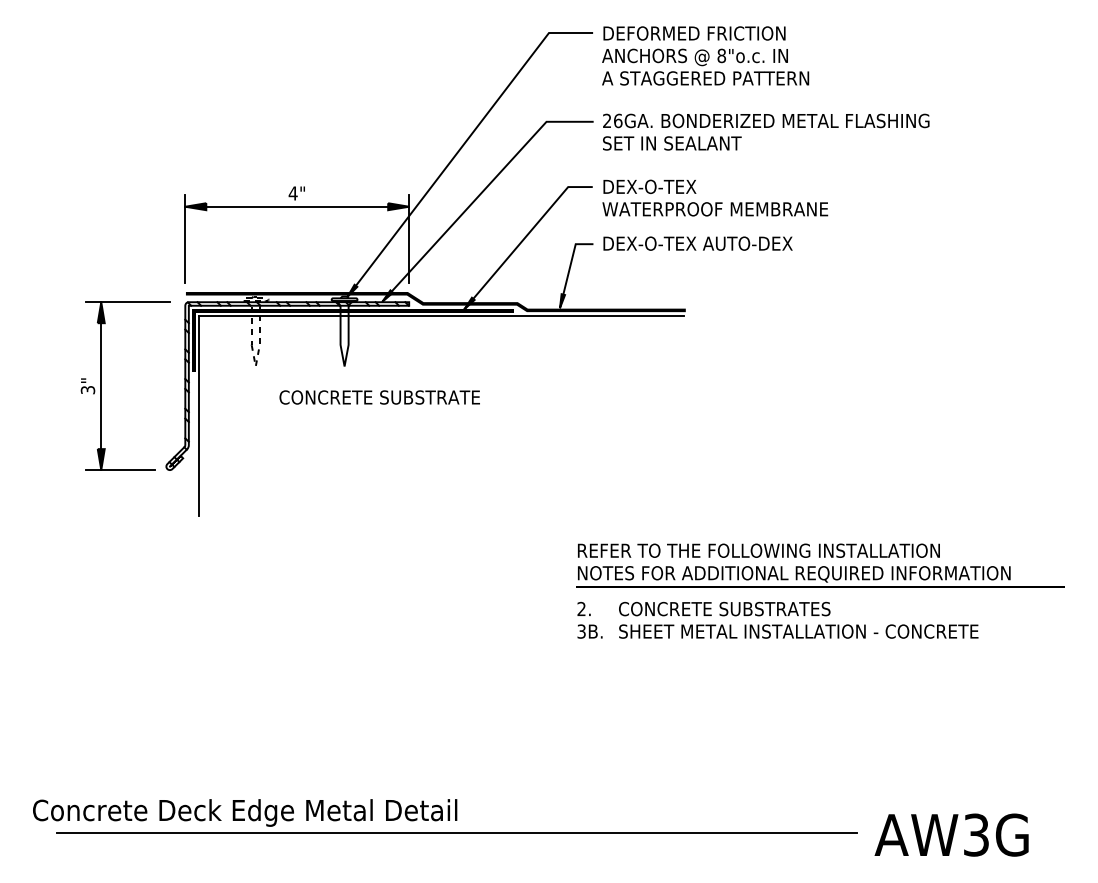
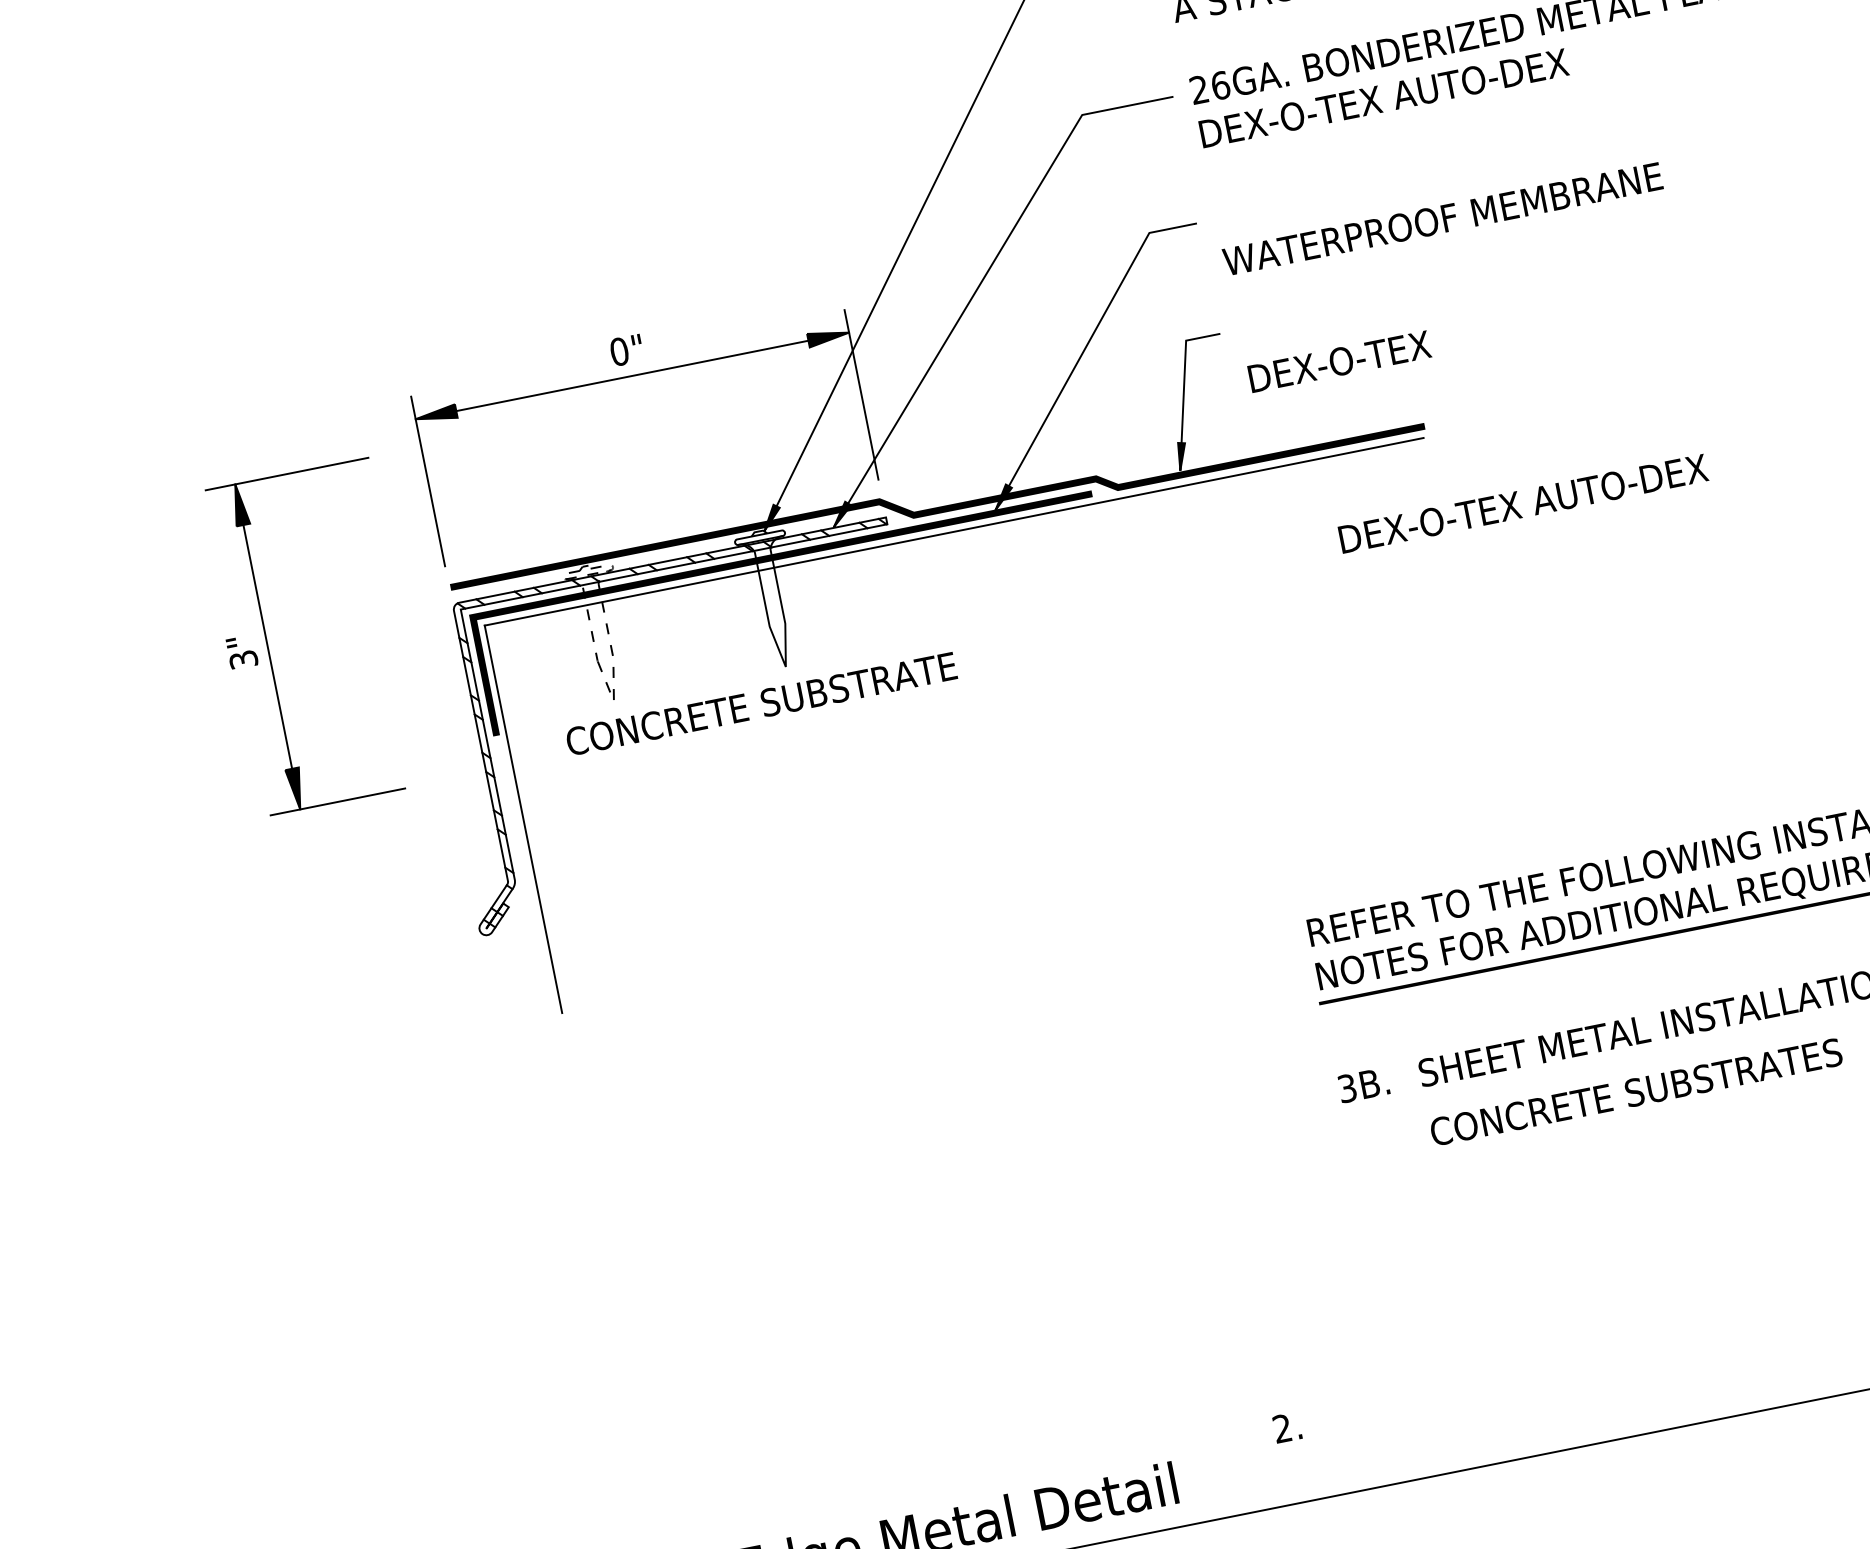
text: (697, 143) -> (1382, 98), SET IN SEALANT -> DEX-O-TEX AUTO-DEX
text: (649, 186) -> (1338, 361), moved
text: (292, 193) -> (618, 352), 4" -> 0"
text: (697, 243) -> (1522, 503), moved
part: (101, 385) -> (267, 645), moved
text: (379, 397) -> (760, 704), moved
text: (583, 608) -> (1285, 1426), moved
text: (724, 608) -> (1635, 1091), moved

